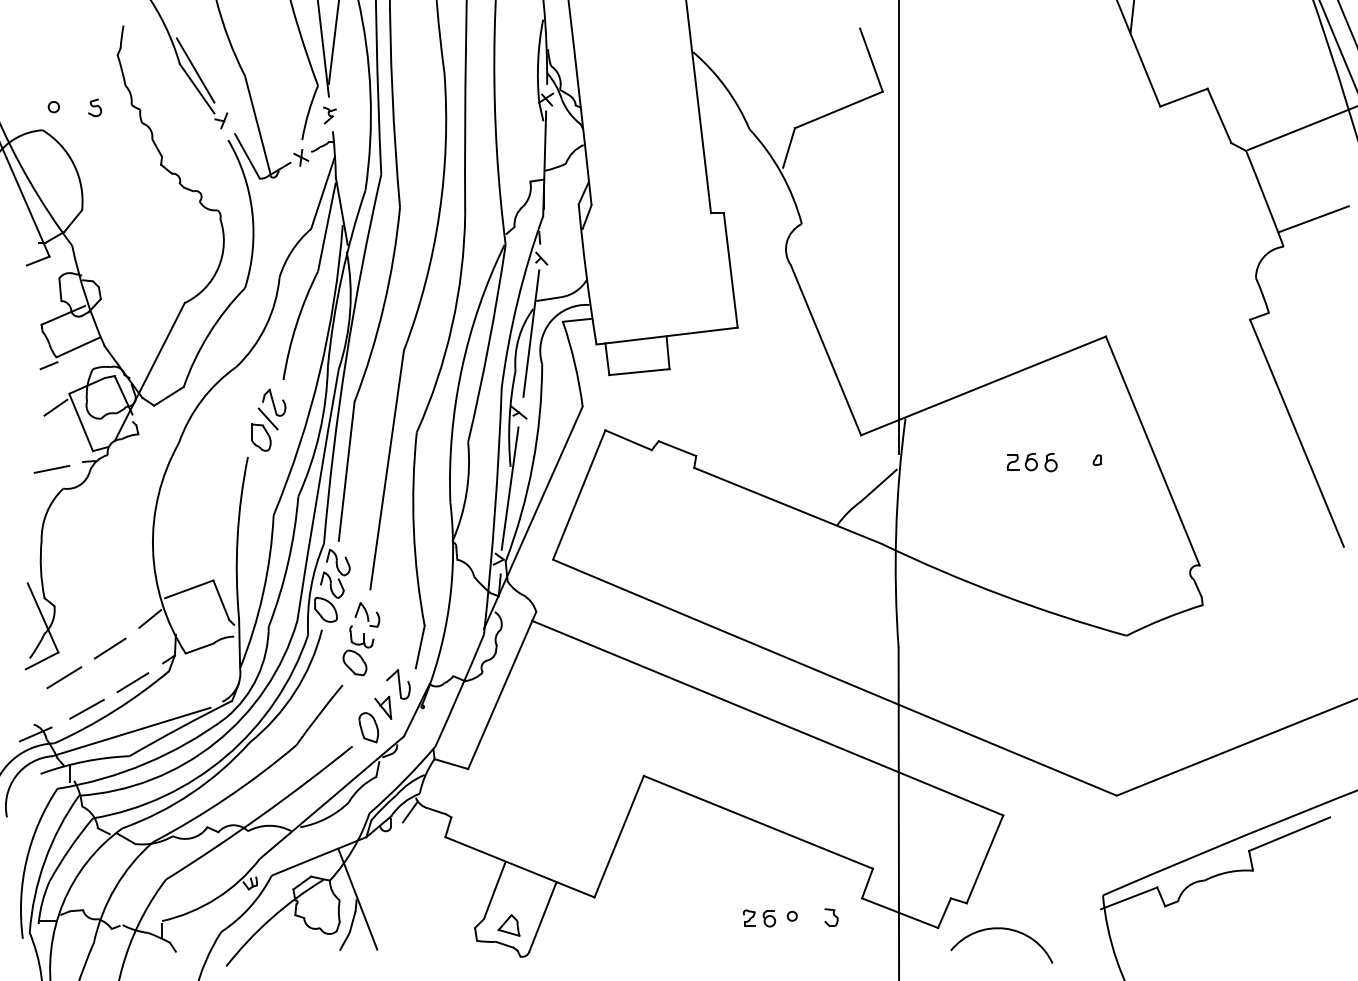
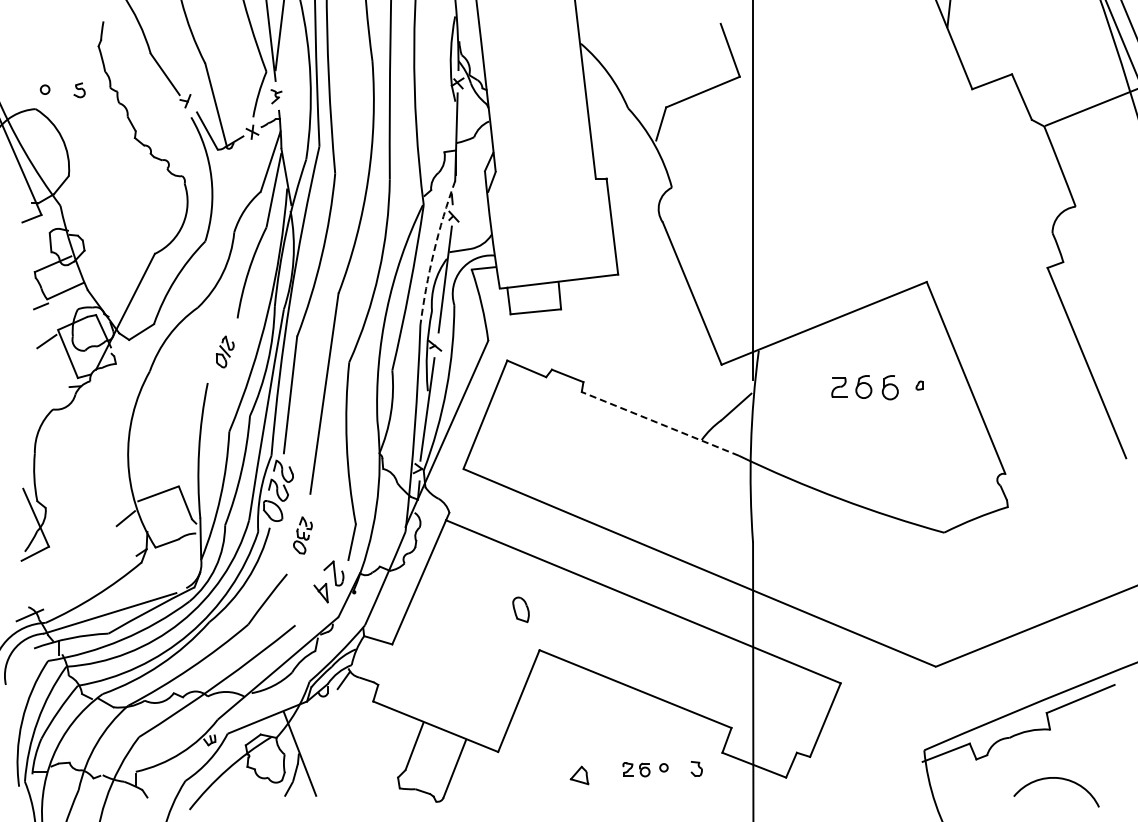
line: (195, 69) -> (163, 58), removed
line: (1314, 219) -> (1101, 183), removed
arc: (517, 301) -> (433, 252), solid -> dashed
part: (269, 419) -> (225, 351), size x0.6
part: (1031, 462) -> (864, 387), size x1.6
line: (51, 469) -> (43, 393), removed
line: (788, 505) -> (660, 423), solid -> dashed
part: (360, 639) -> (302, 535), size x0.6
line: (110, 648) -> (92, 543), removed
line: (63, 677) -> (53, 567), removed
line: (133, 682) -> (111, 571), removed
line: (86, 709) -> (72, 594), removed
part: (368, 727) -> (520, 609), moved
part: (508, 925) -> (579, 775), moved
arc: (1005, 930) -> (1059, 779), moved

